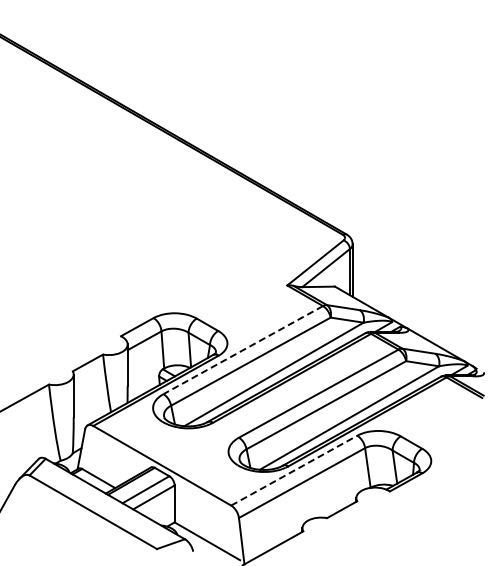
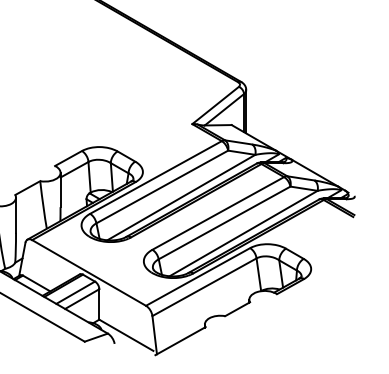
line: (242, 350) -> (155, 177), dashed -> solid
line: (294, 470) -> (198, 276), dashed -> solid

